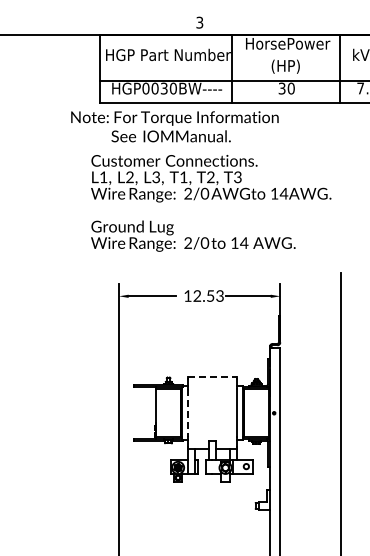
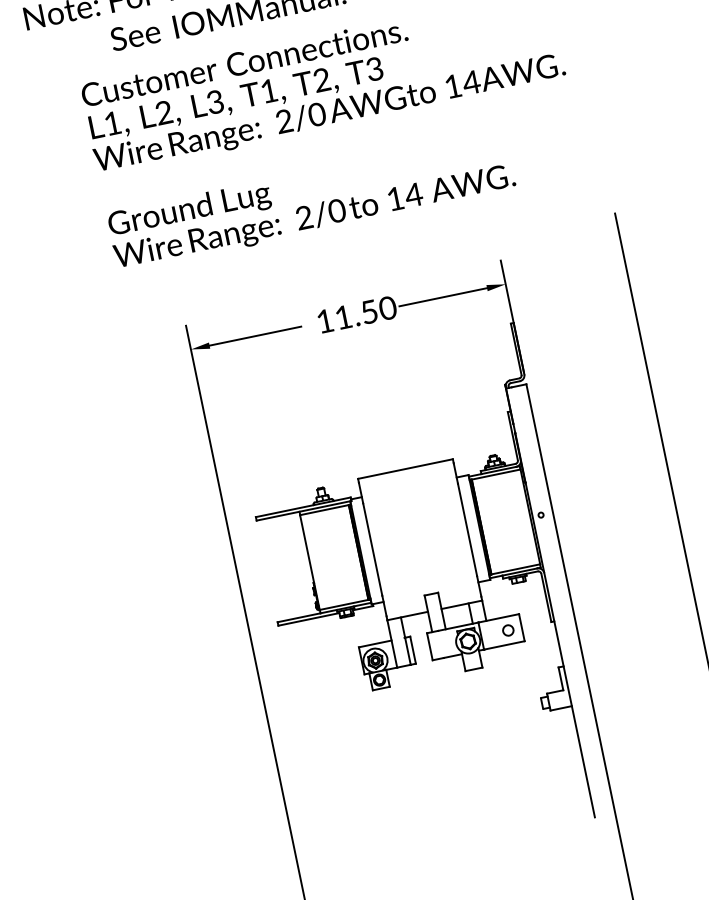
text: (208, 295) -> (365, 311), 12.53 -> 11.50
line: (212, 376) -> (405, 468), dashed -> solid
line: (188, 413) -> (373, 550), dashed -> solid

